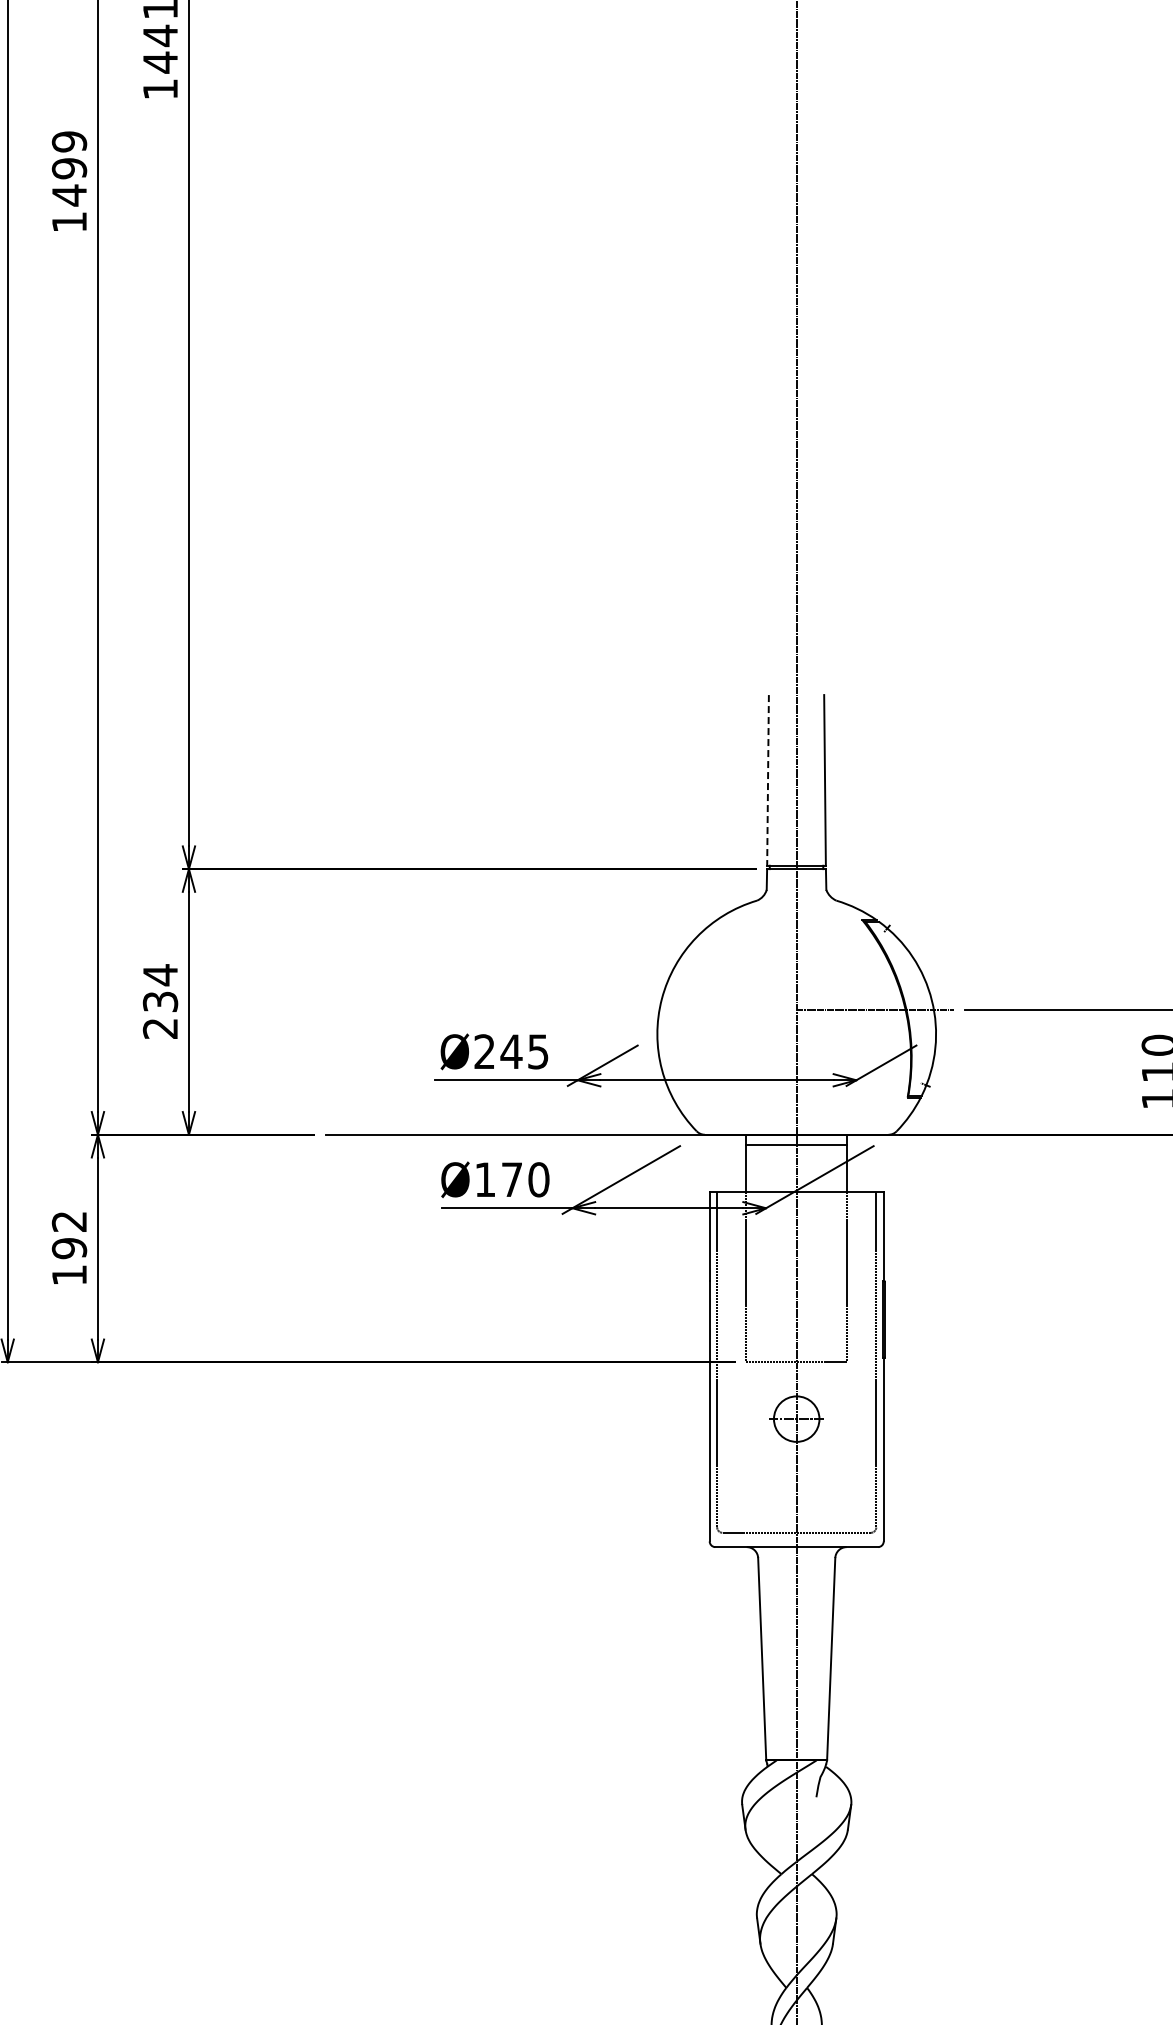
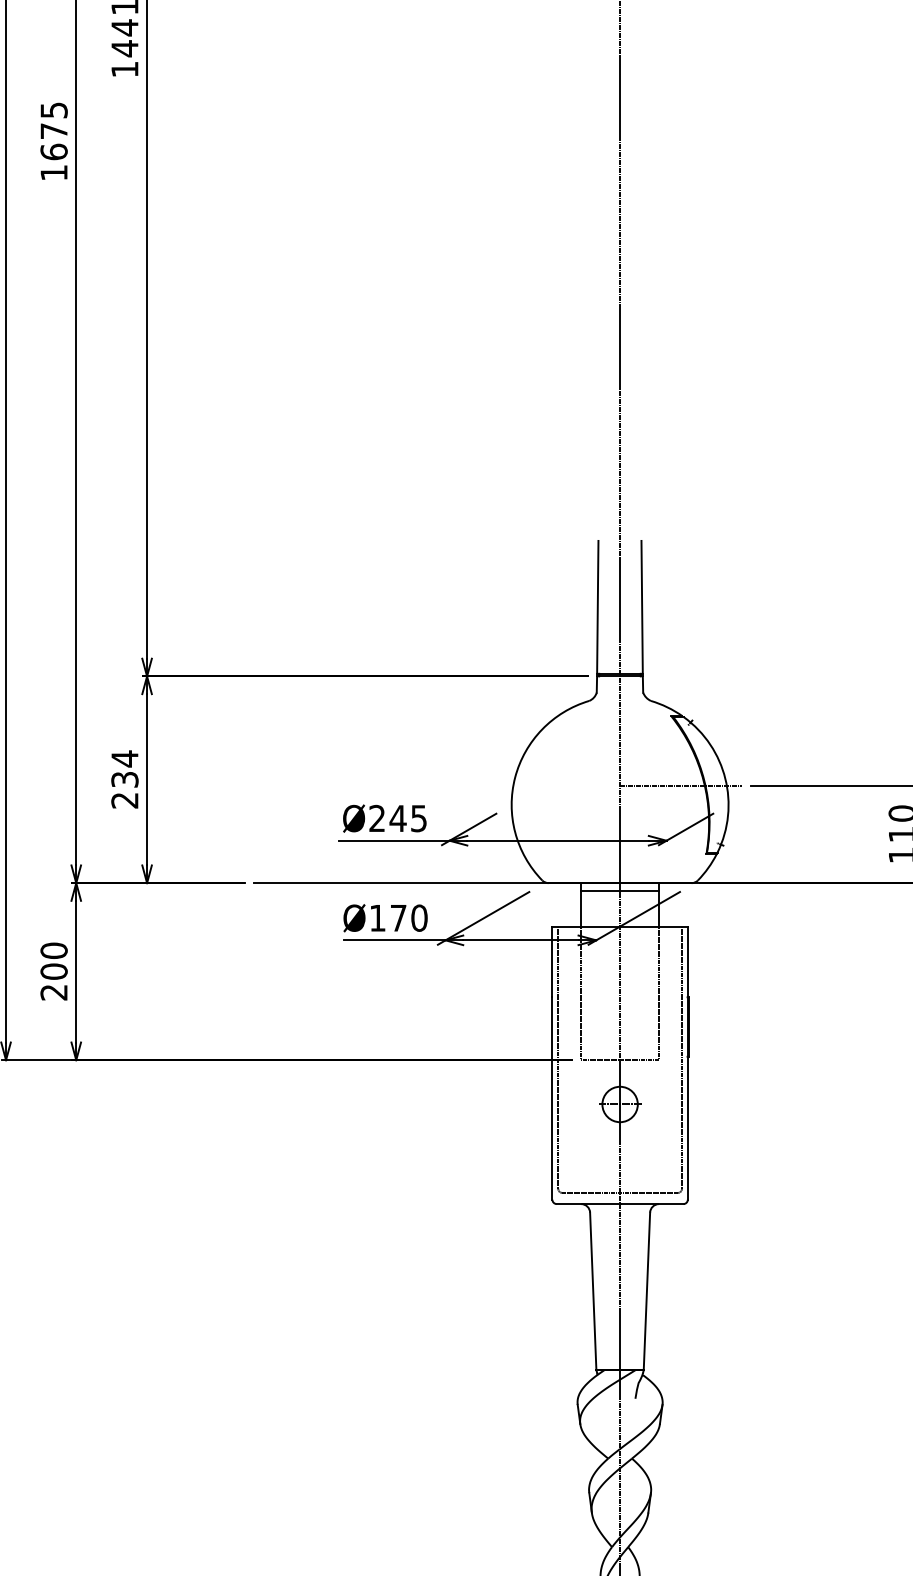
text: (69, 168) -> (54, 131), 1499 -> 1675
line: (768, 780) -> (598, 607), dashed -> solid
text: (69, 1248) -> (54, 971), 192 -> 200

